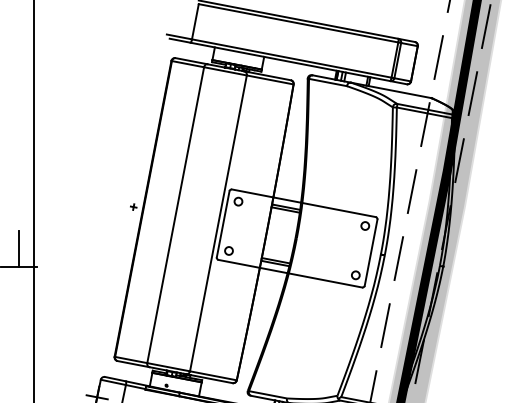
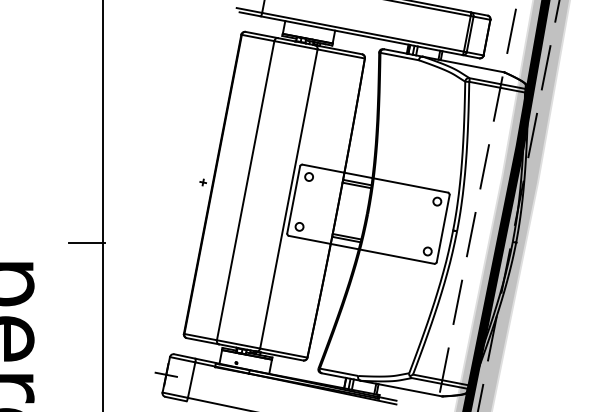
line: (18, 248) -> (86, 224), removed

